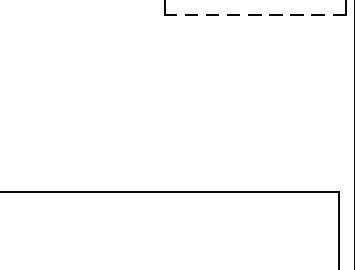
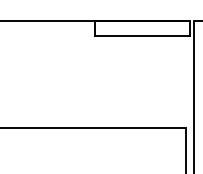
line: (253, 13) -> (141, 35), dashed -> solid

